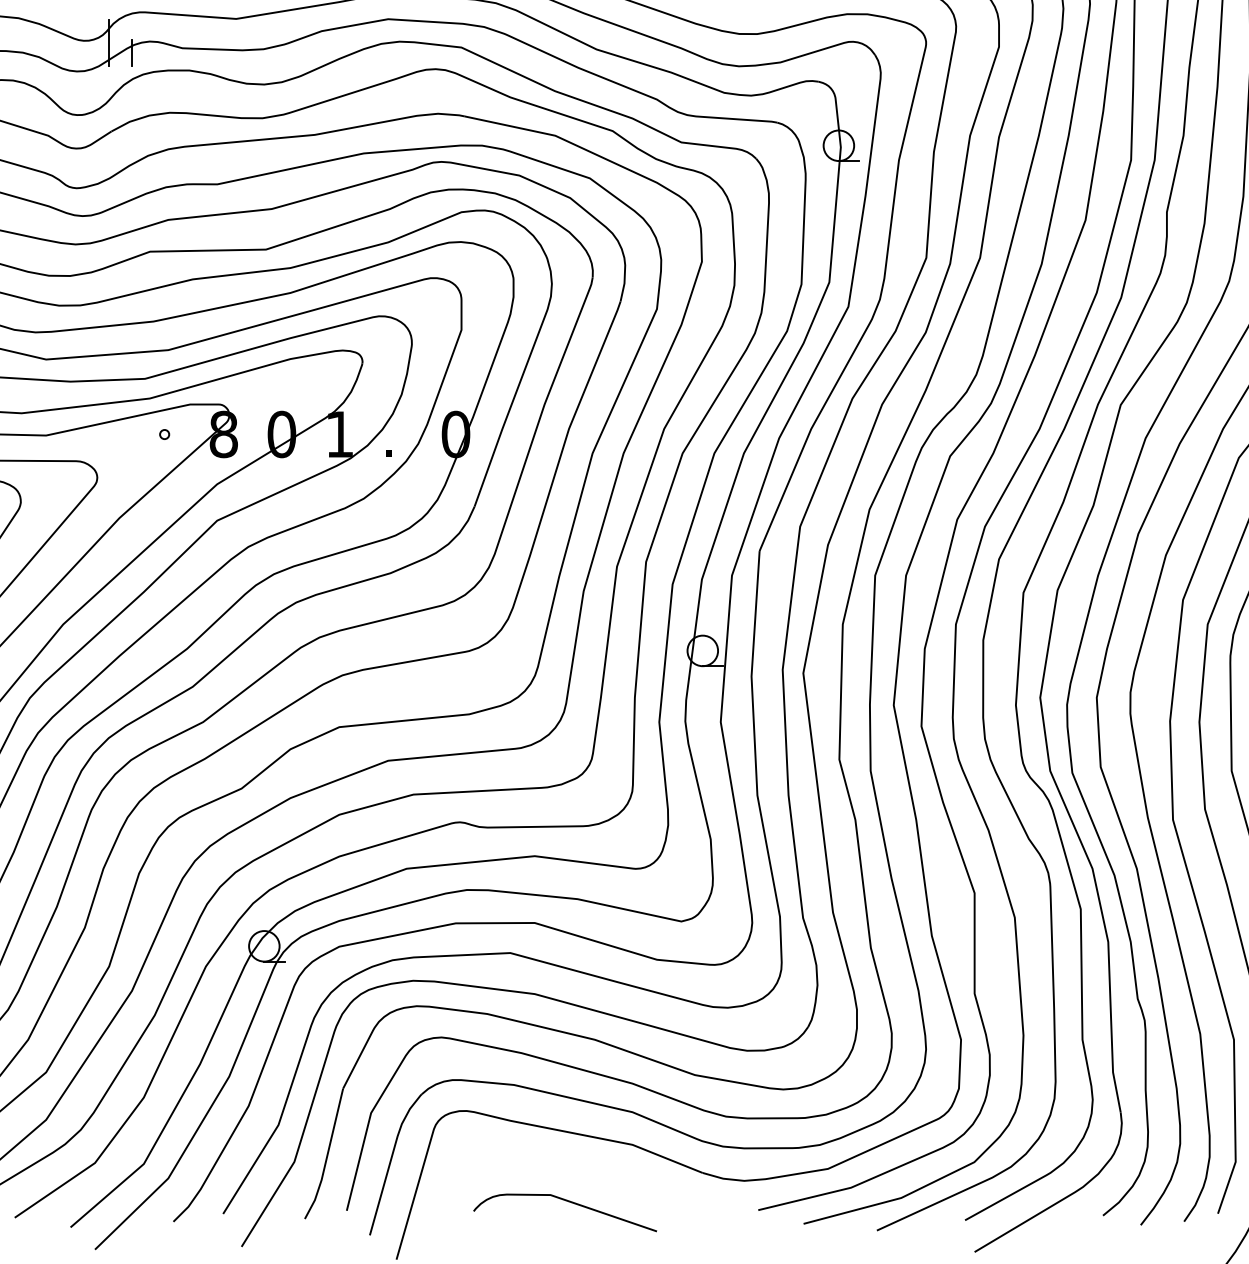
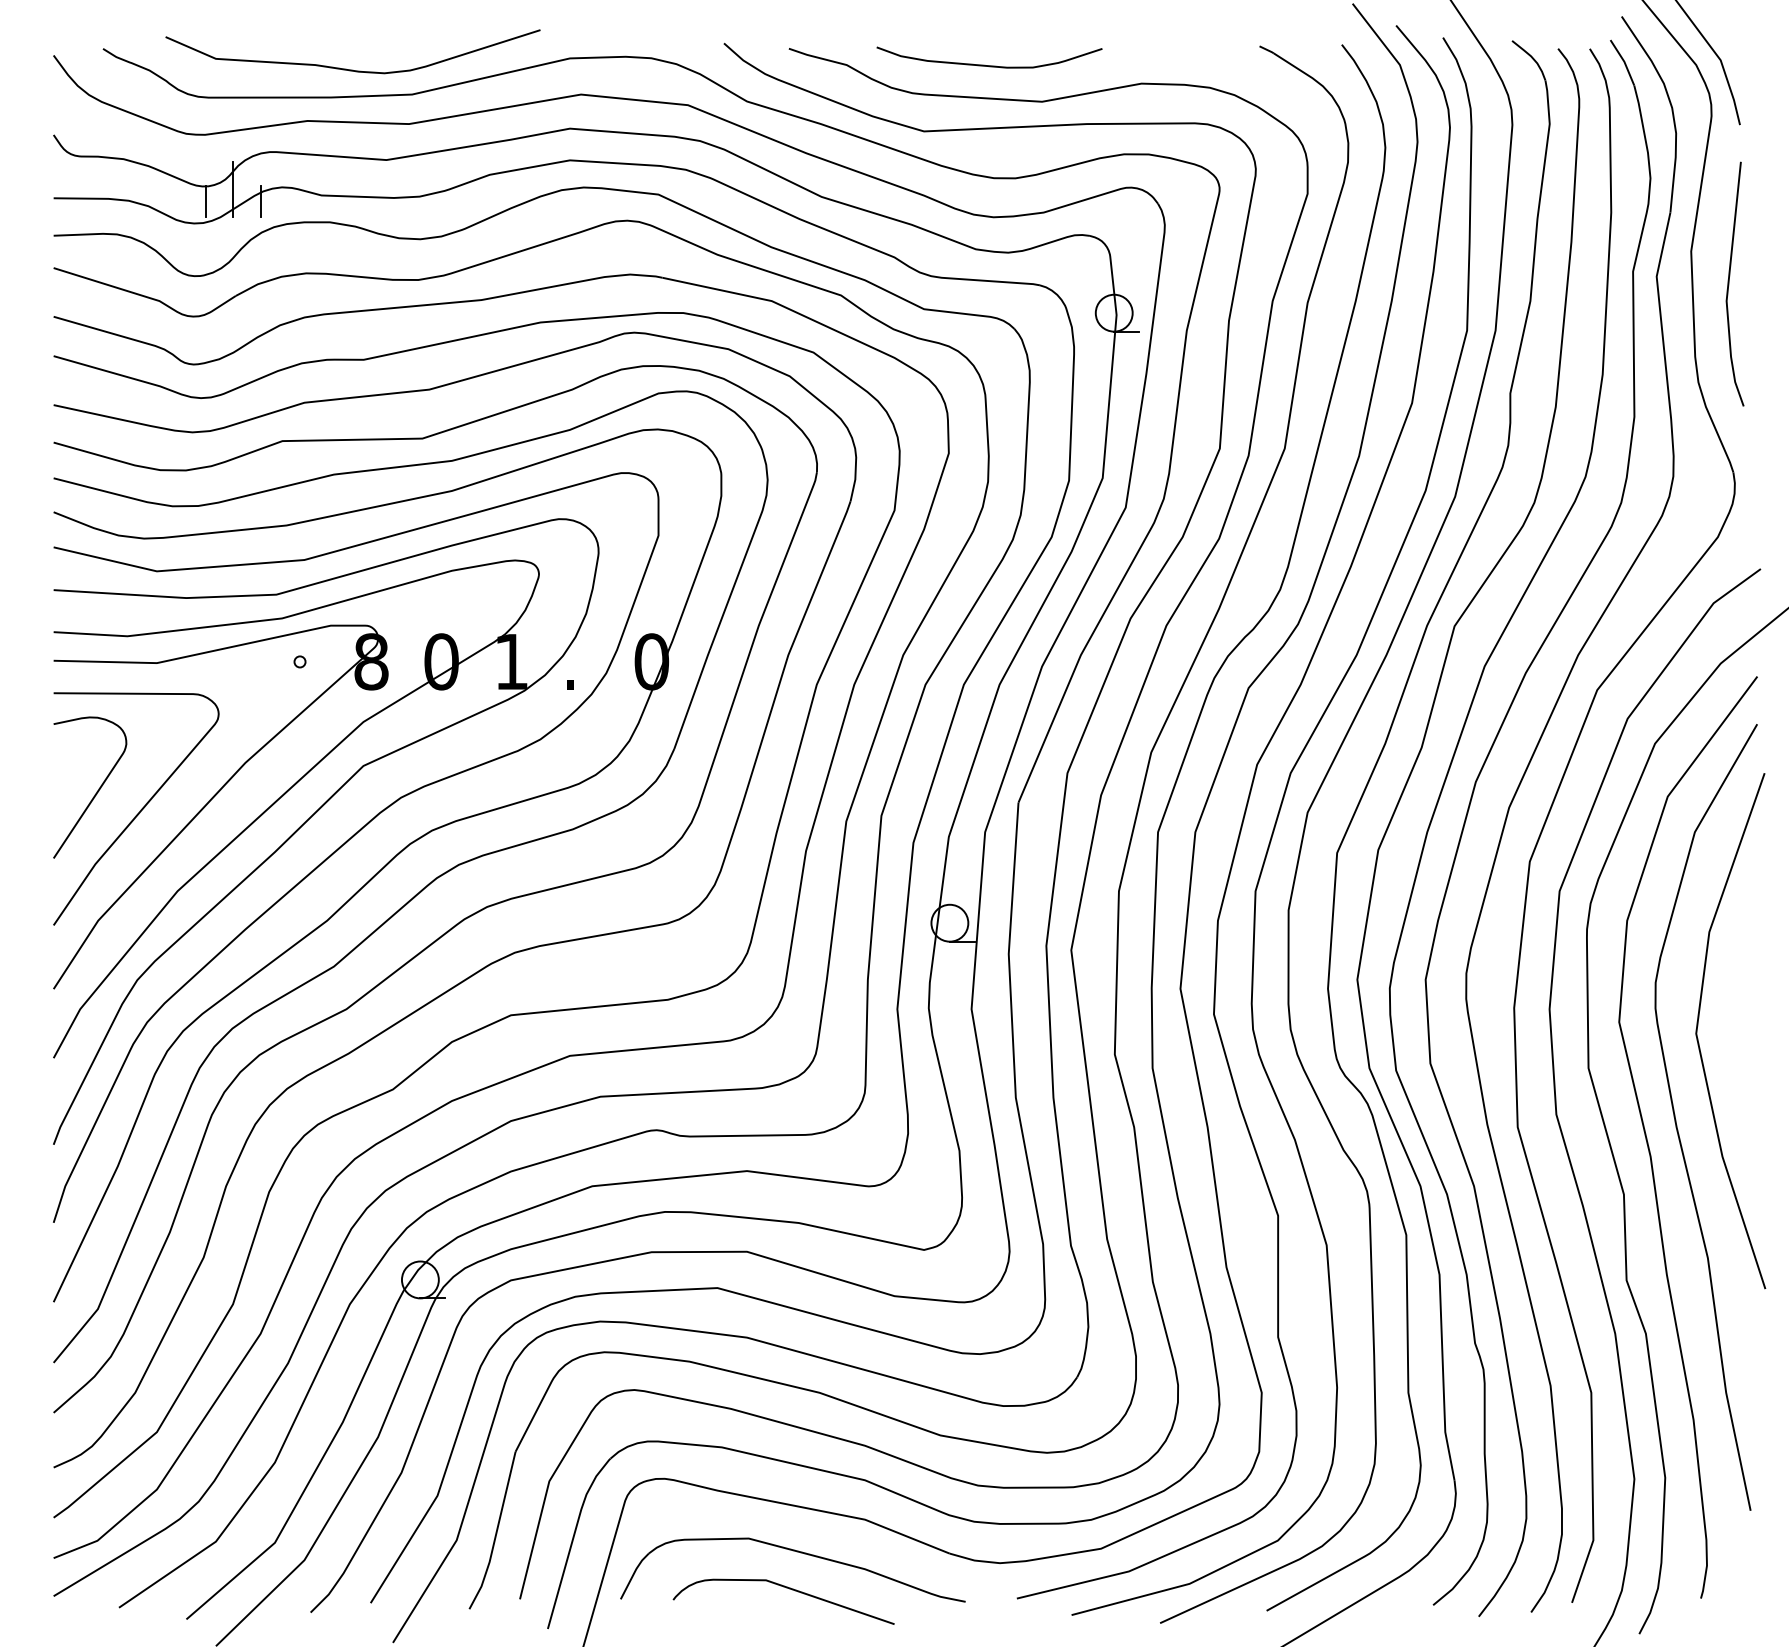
line: (86, 52) -> (205, 200), added
part: (575, 1172) -> (796, 1552), added

